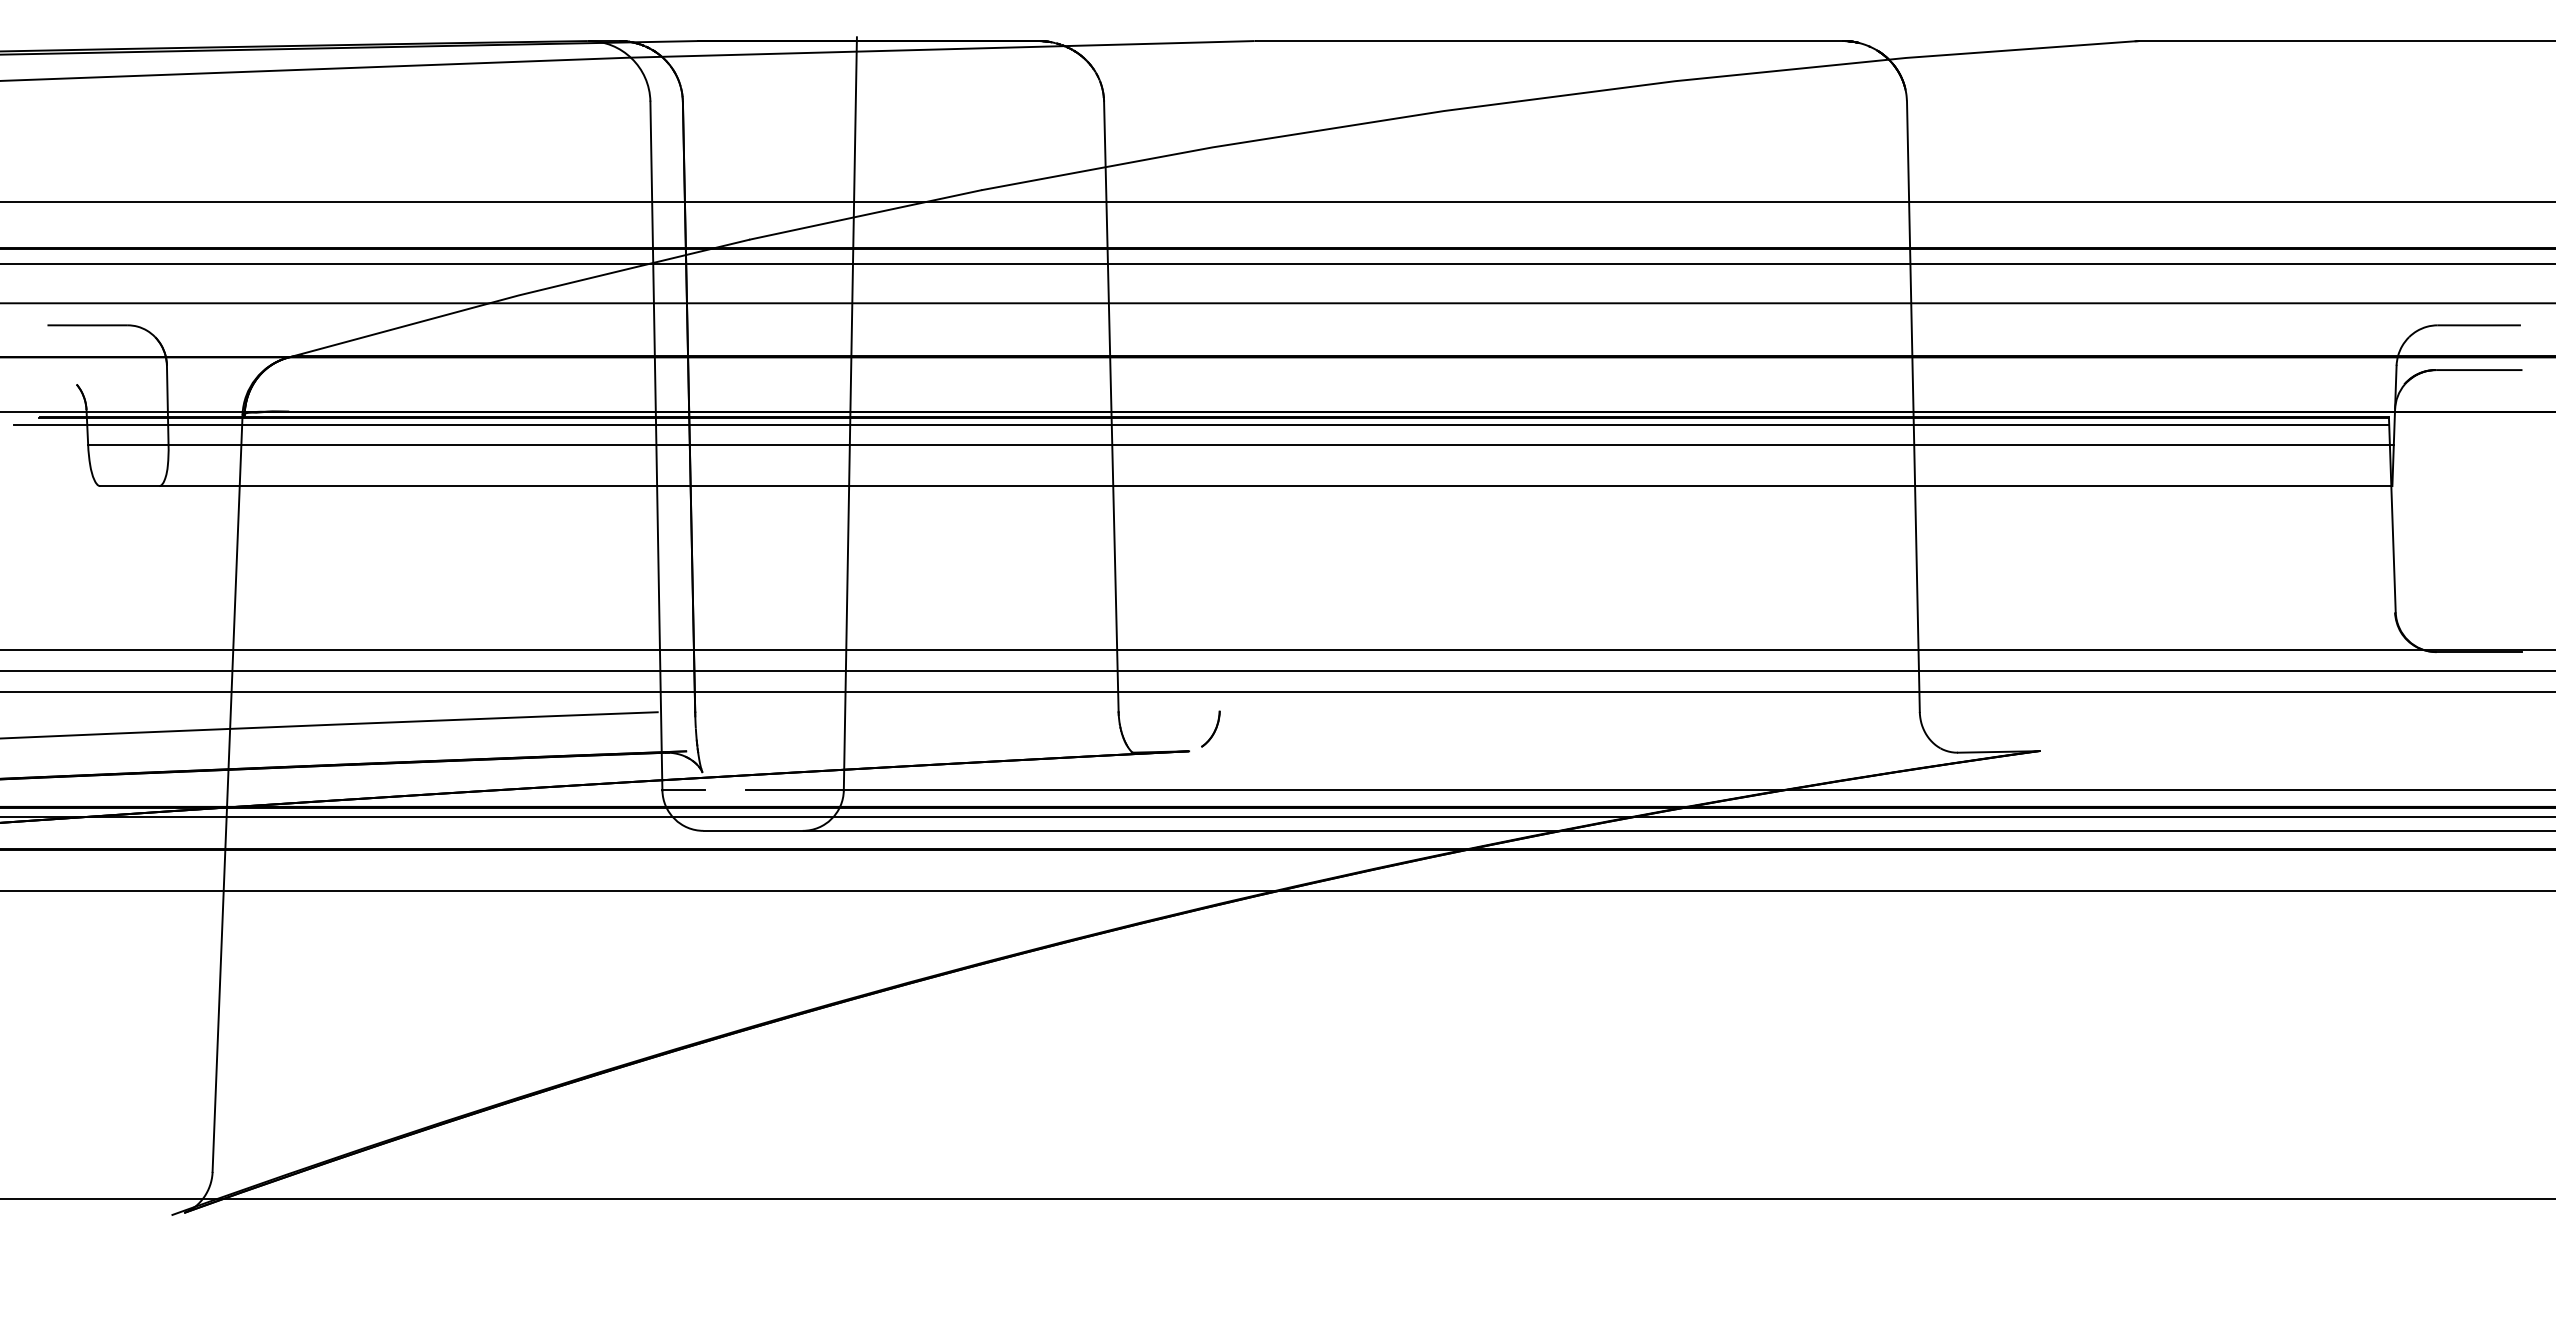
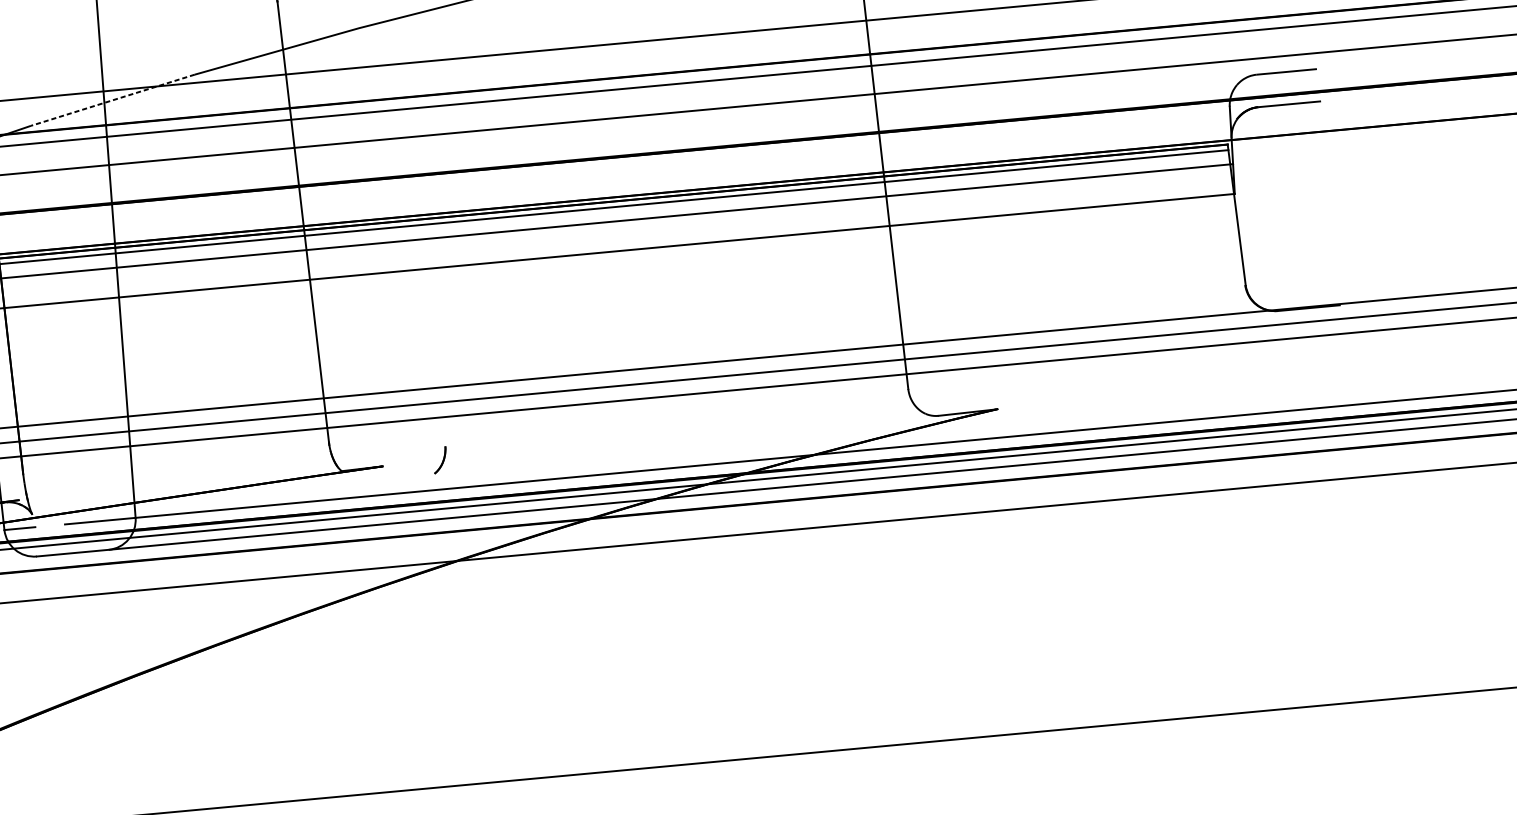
line: (865, 214) -> (112, 100), solid -> dashed
part: (1210, 728) -> (439, 459), moved

